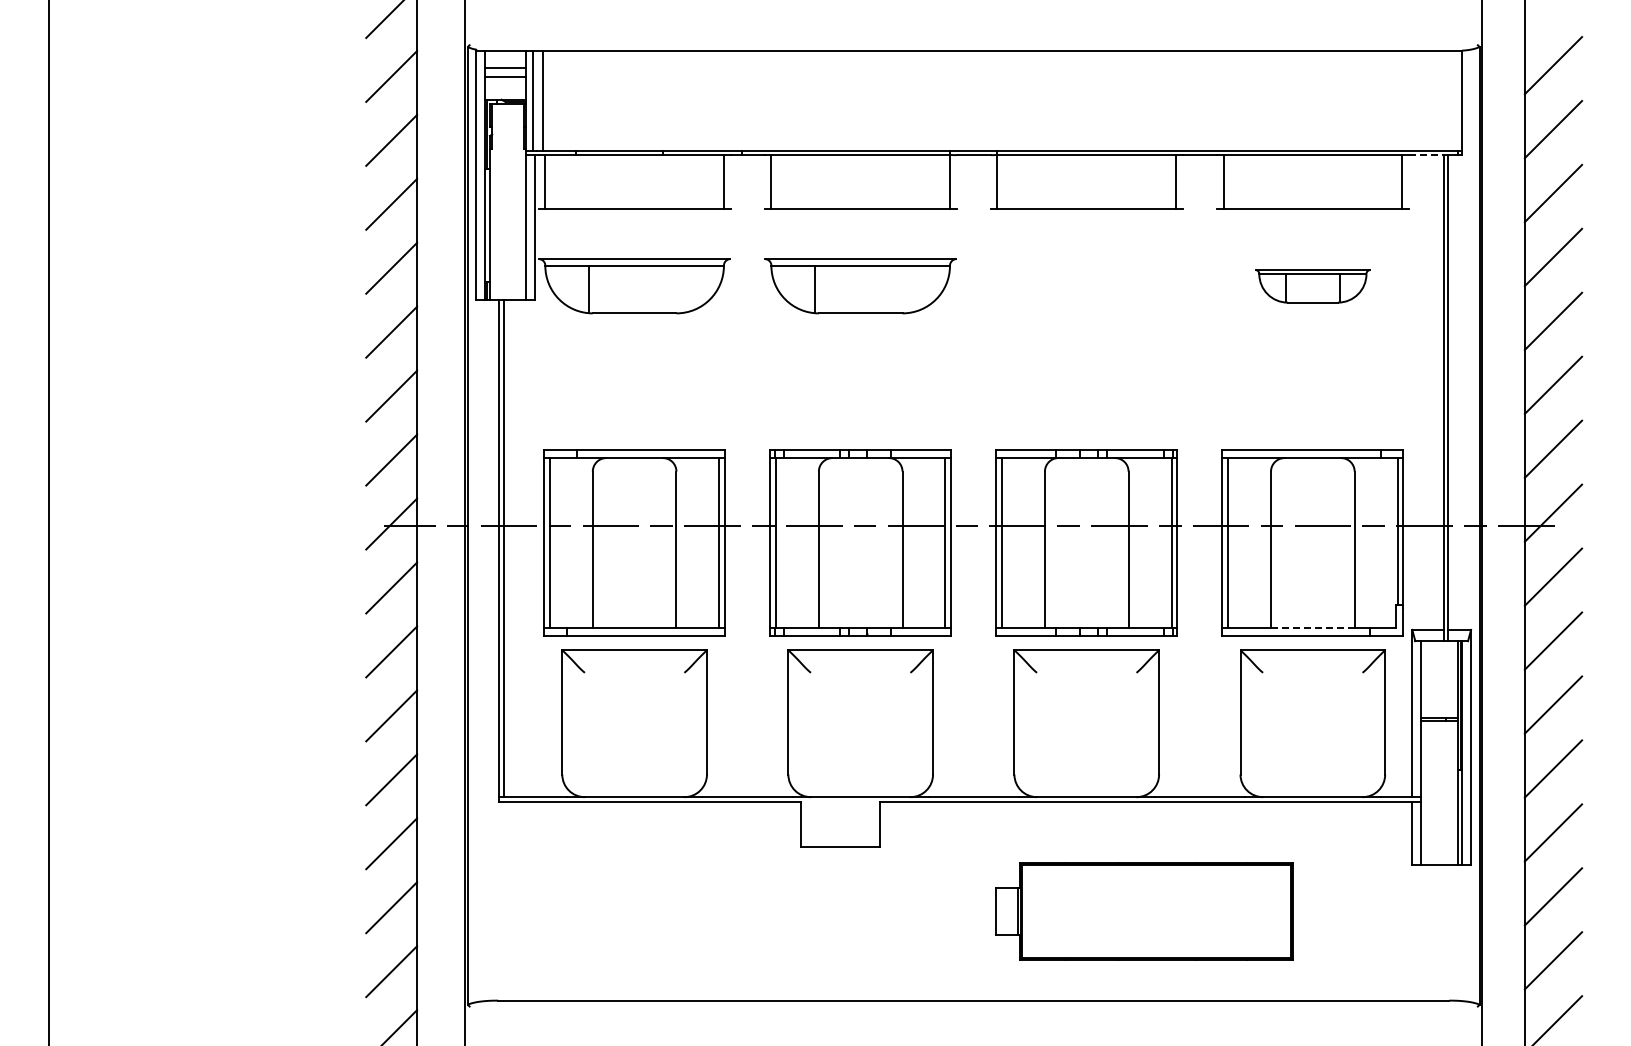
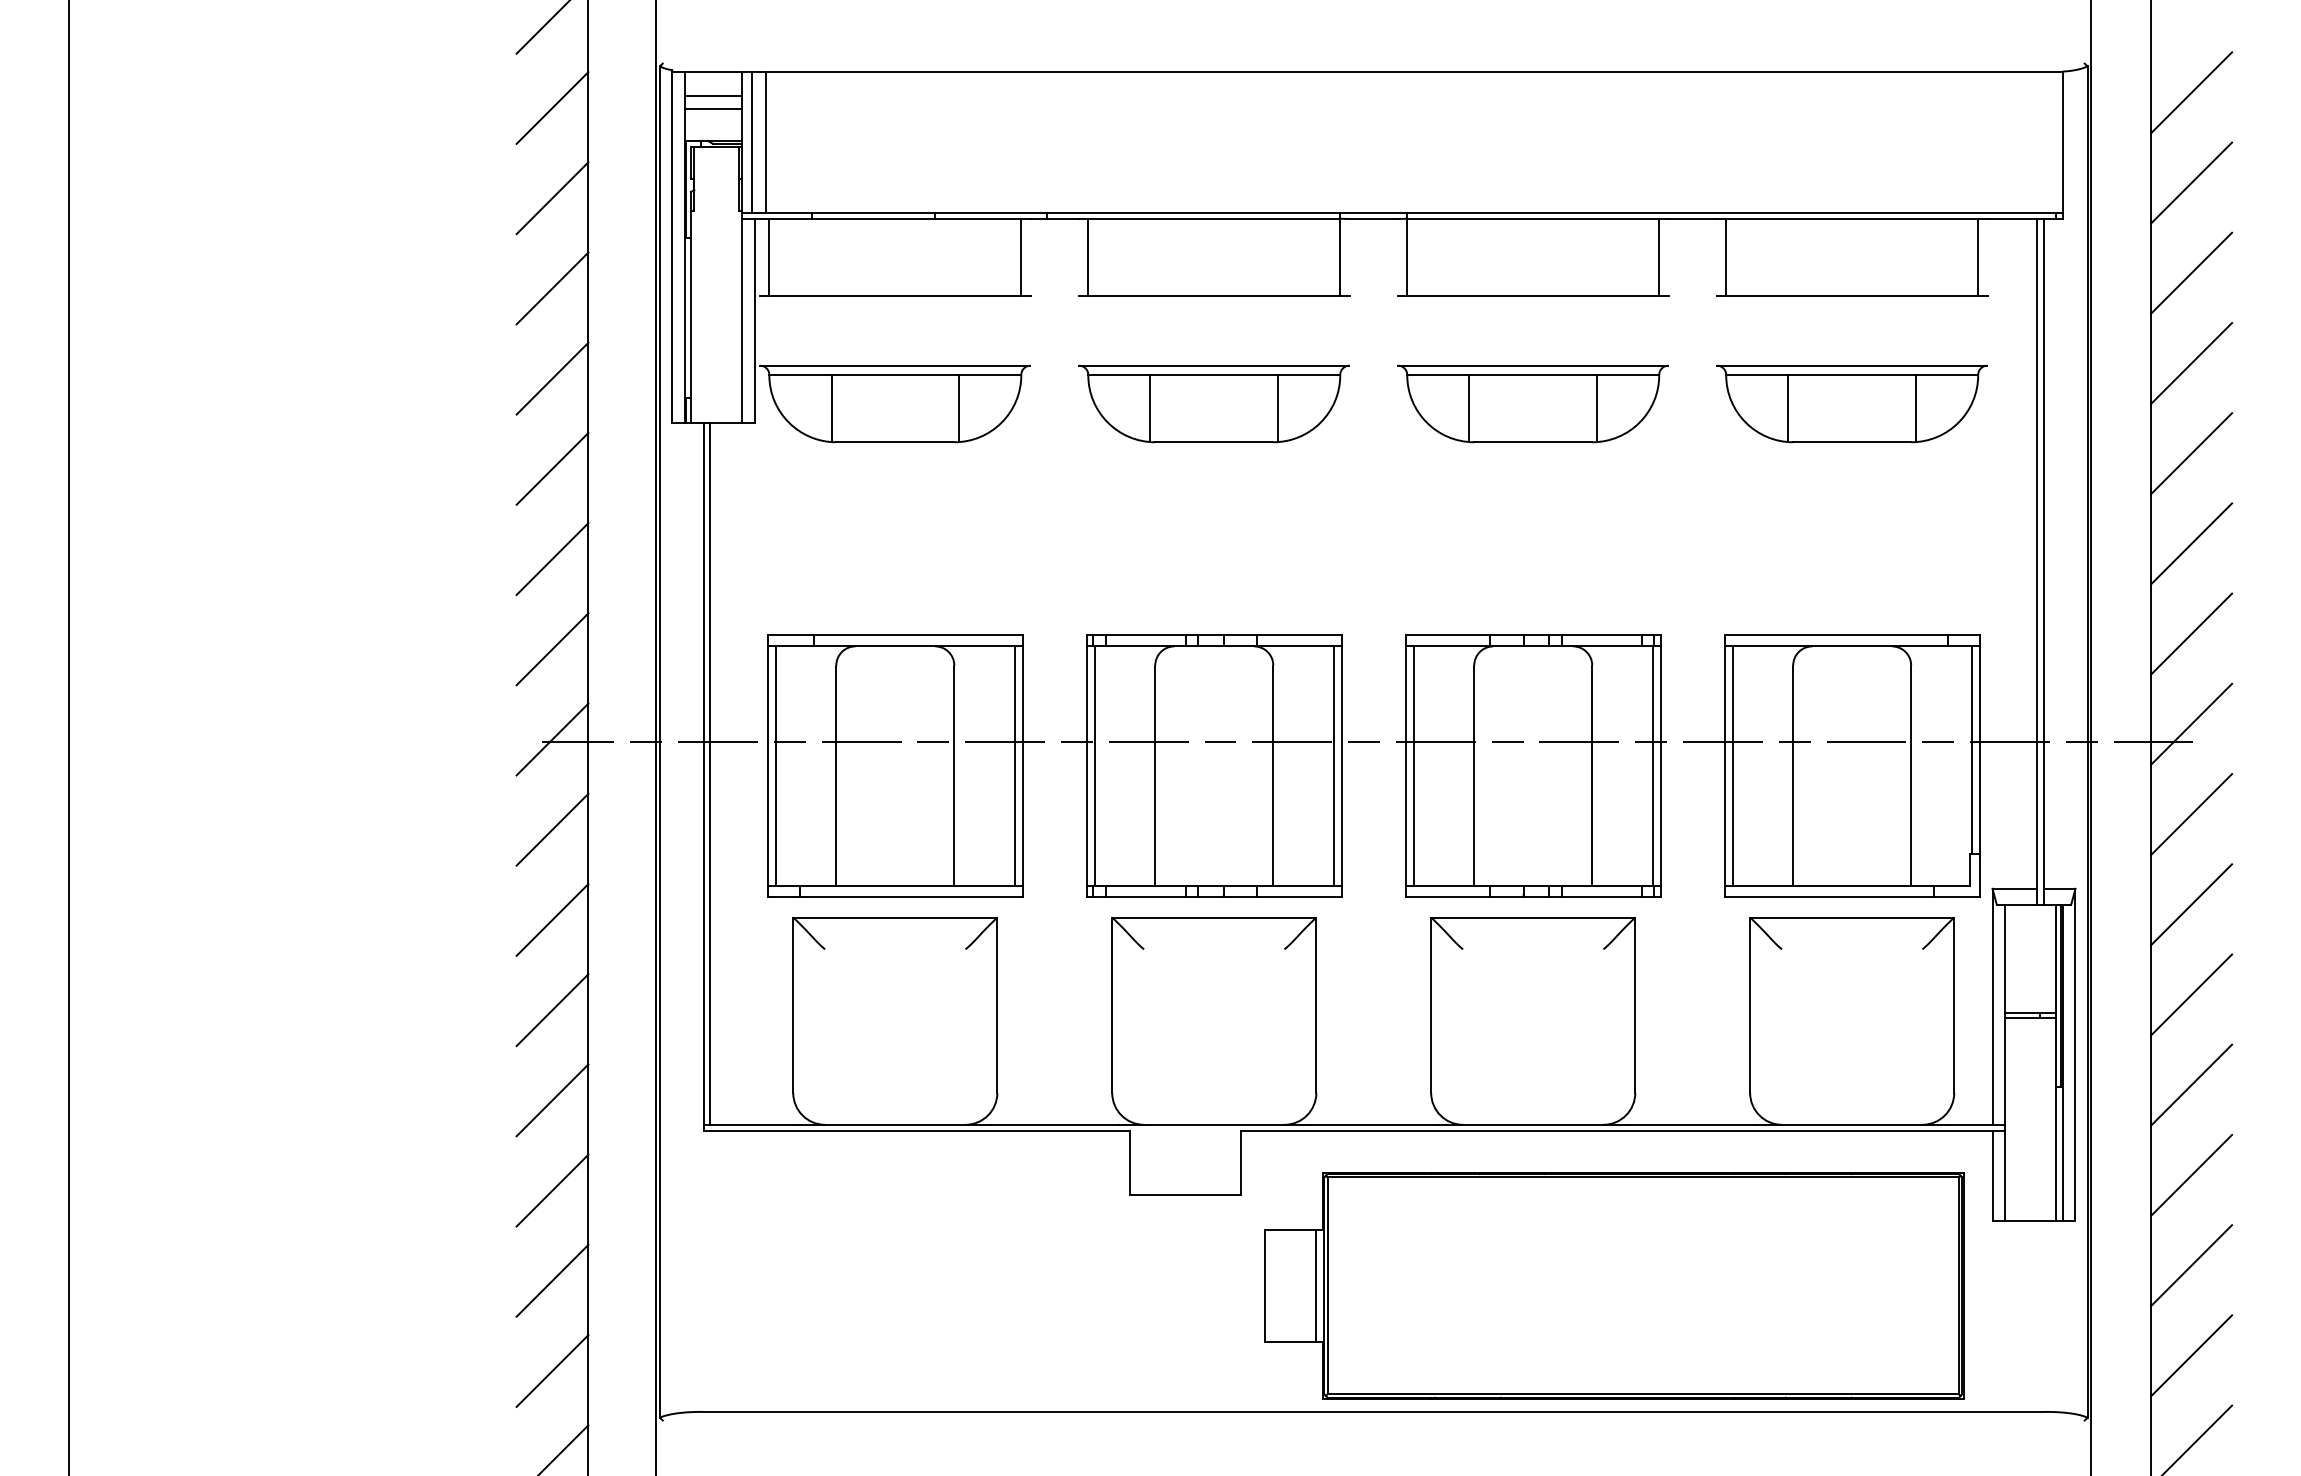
line: (1426, 155) -> (2012, 219), dashed -> solid
part: (1086, 286) -> (1532, 404), added
part: (1312, 286) -> (1851, 404), size x1.67
line: (679, 288) -> (958, 407), added
line: (905, 288) -> (1277, 407), added
line: (1312, 627) -> (1851, 885), dashed -> solid
part: (1144, 911) -> (1614, 1286), size x1.67

